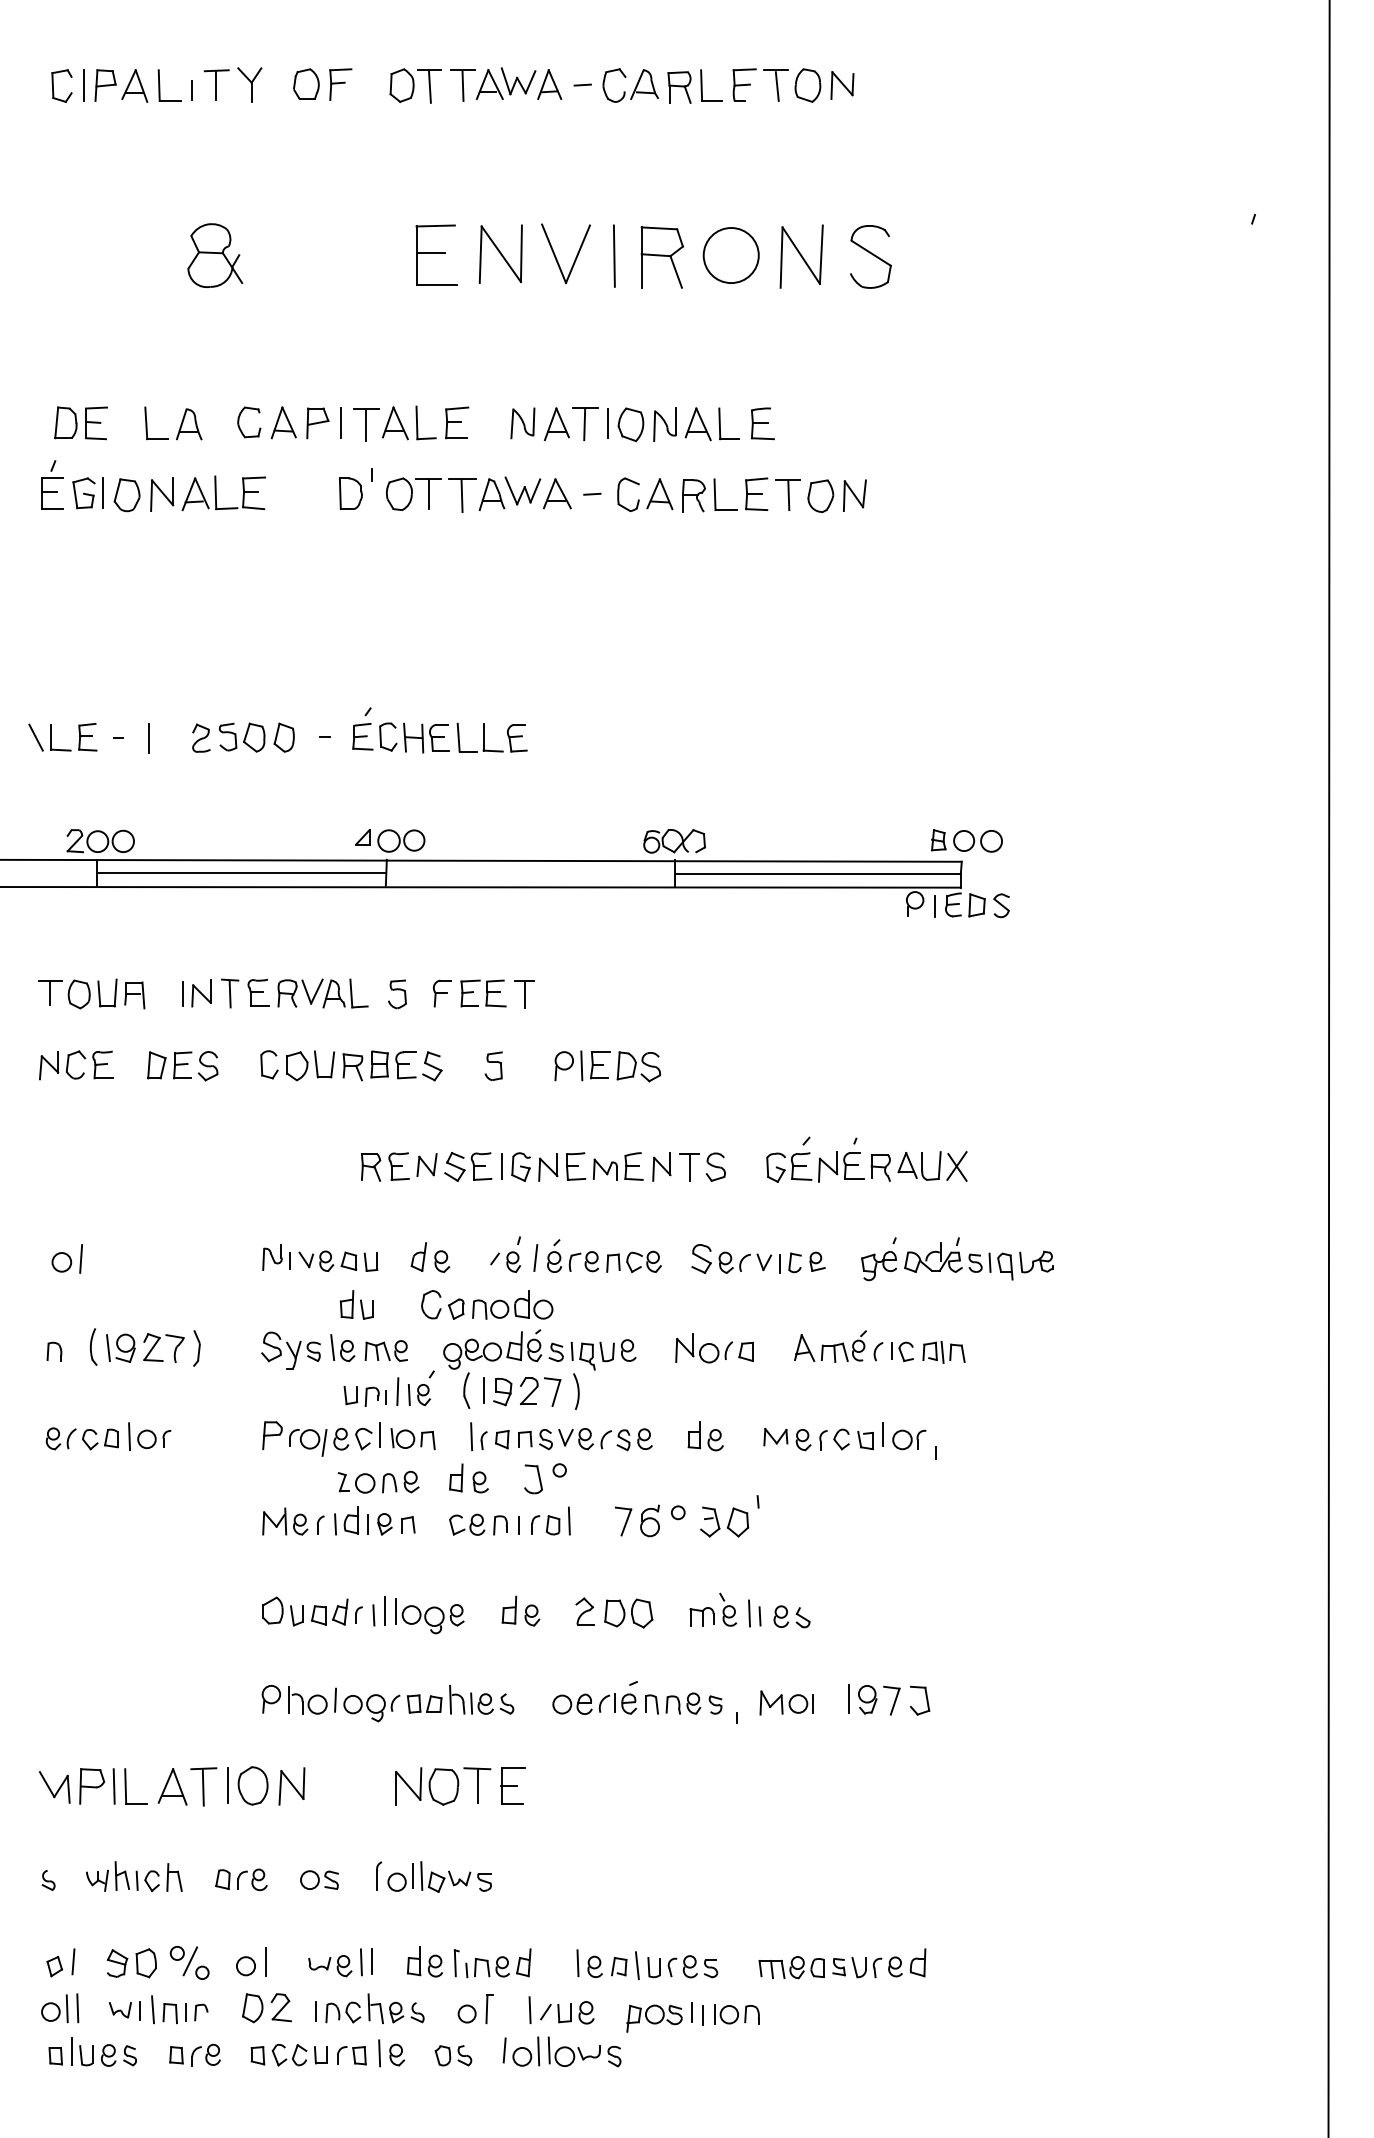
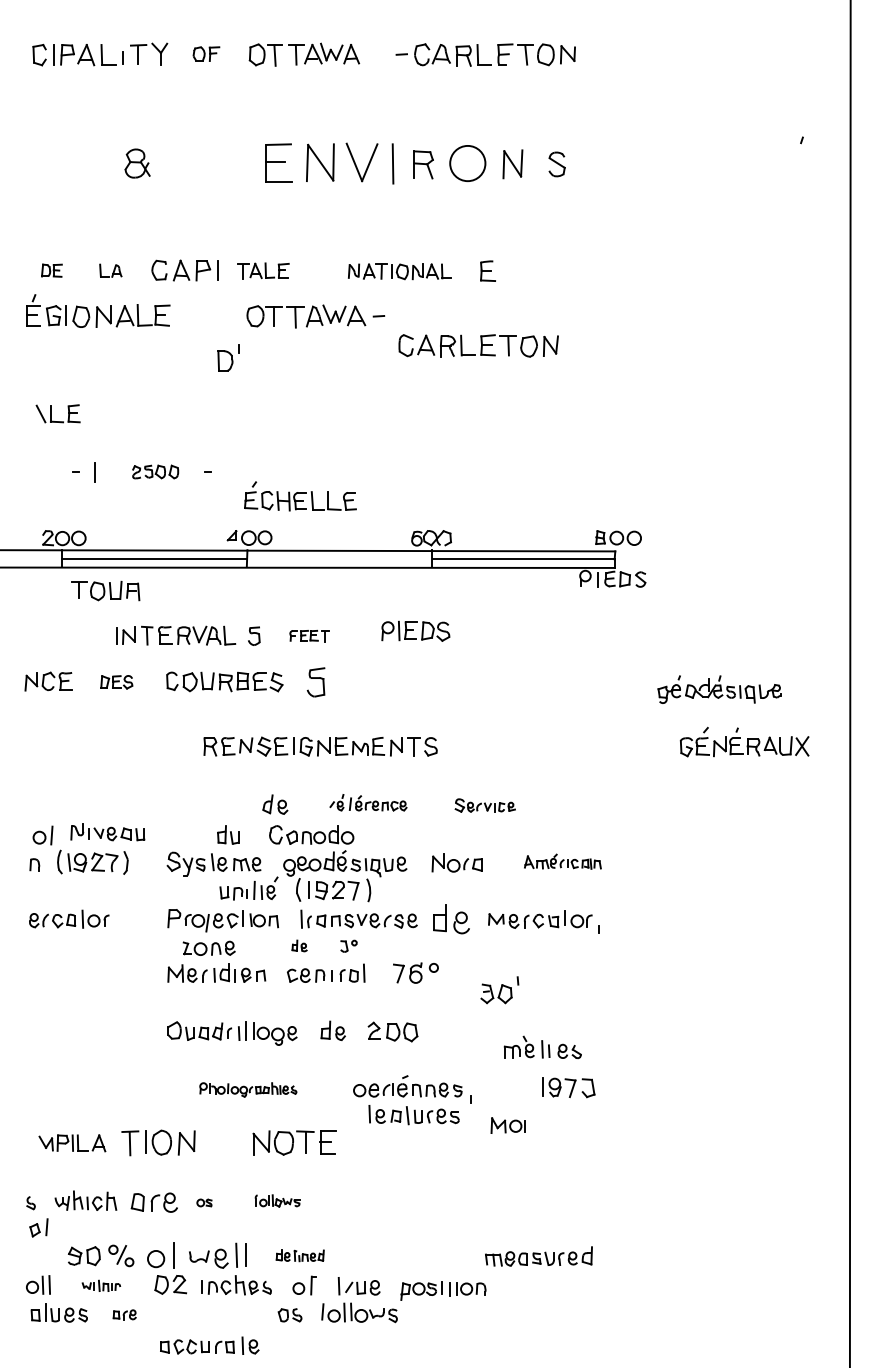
part: (322, 83) -> (206, 53), size x0.7
part: (702, 85) -> (478, 54), moved
part: (214, 255) -> (137, 163), size x0.7
part: (661, 257) -> (423, 164), size x0.7
part: (801, 257) -> (512, 164), size x0.7
part: (869, 257) -> (556, 164), size x0.6
part: (80, 422) -> (51, 270), size x0.6
part: (172, 422) -> (110, 270), size x0.6
part: (411, 422) -> (263, 270), size x0.7
part: (624, 424) -> (399, 271), size x0.7
part: (355, 488) -> (228, 357), moved
part: (741, 494) -> (478, 345), moved
part: (440, 730) -> (300, 496), moved
part: (61, 736) -> (57, 413), moved
part: (243, 736) -> (155, 471), size x0.7
part: (91, 993) -> (105, 590), moved
part: (483, 993) -> (309, 635), size x0.6
part: (493, 1065) -> (315, 681), size x1.6
part: (607, 1065) -> (415, 630), moved
part: (182, 1066) -> (116, 682), size x0.7
part: (866, 1158) -> (744, 741), moved
part: (543, 1166) -> (320, 746), moved
part: (576, 1254) -> (368, 802), size x0.7
part: (66, 1258) -> (42, 835), moved
part: (319, 1258) -> (107, 832), moved
part: (758, 1258) -> (485, 805), size x0.7
part: (957, 1258) -> (719, 689), moved
part: (879, 1346) -> (562, 861), size x0.7
part: (705, 1435) -> (451, 918), size x1.6
part: (468, 1477) -> (299, 945), size x0.6
part: (544, 1479) -> (348, 946), size x0.6
part: (377, 1480) -> (208, 947), moved
part: (729, 1516) -> (499, 990), moved
part: (749, 1610) -> (542, 1047), moved
part: (388, 1702) -> (248, 1089), size x0.6
part: (785, 1702) -> (507, 1125), moved
part: (113, 1787) -> (72, 1143), size x0.7
part: (433, 1876) -> (277, 1200), size x0.6
part: (241, 1879) -> (154, 1202), size x1.4
part: (319, 1879) -> (204, 1202), size x0.6
part: (60, 1962) -> (38, 1227), moved
part: (250, 1962) -> (160, 1255), size x1.4
part: (340, 1962) -> (217, 1255), size x1.4
part: (469, 1962) -> (300, 1255), size x0.6
part: (646, 1965) -> (413, 1115), moved
part: (158, 2009) -> (101, 1285), size x0.6
part: (327, 2052) -> (209, 1345), moved
part: (194, 2054) -> (124, 1314), size x0.7

